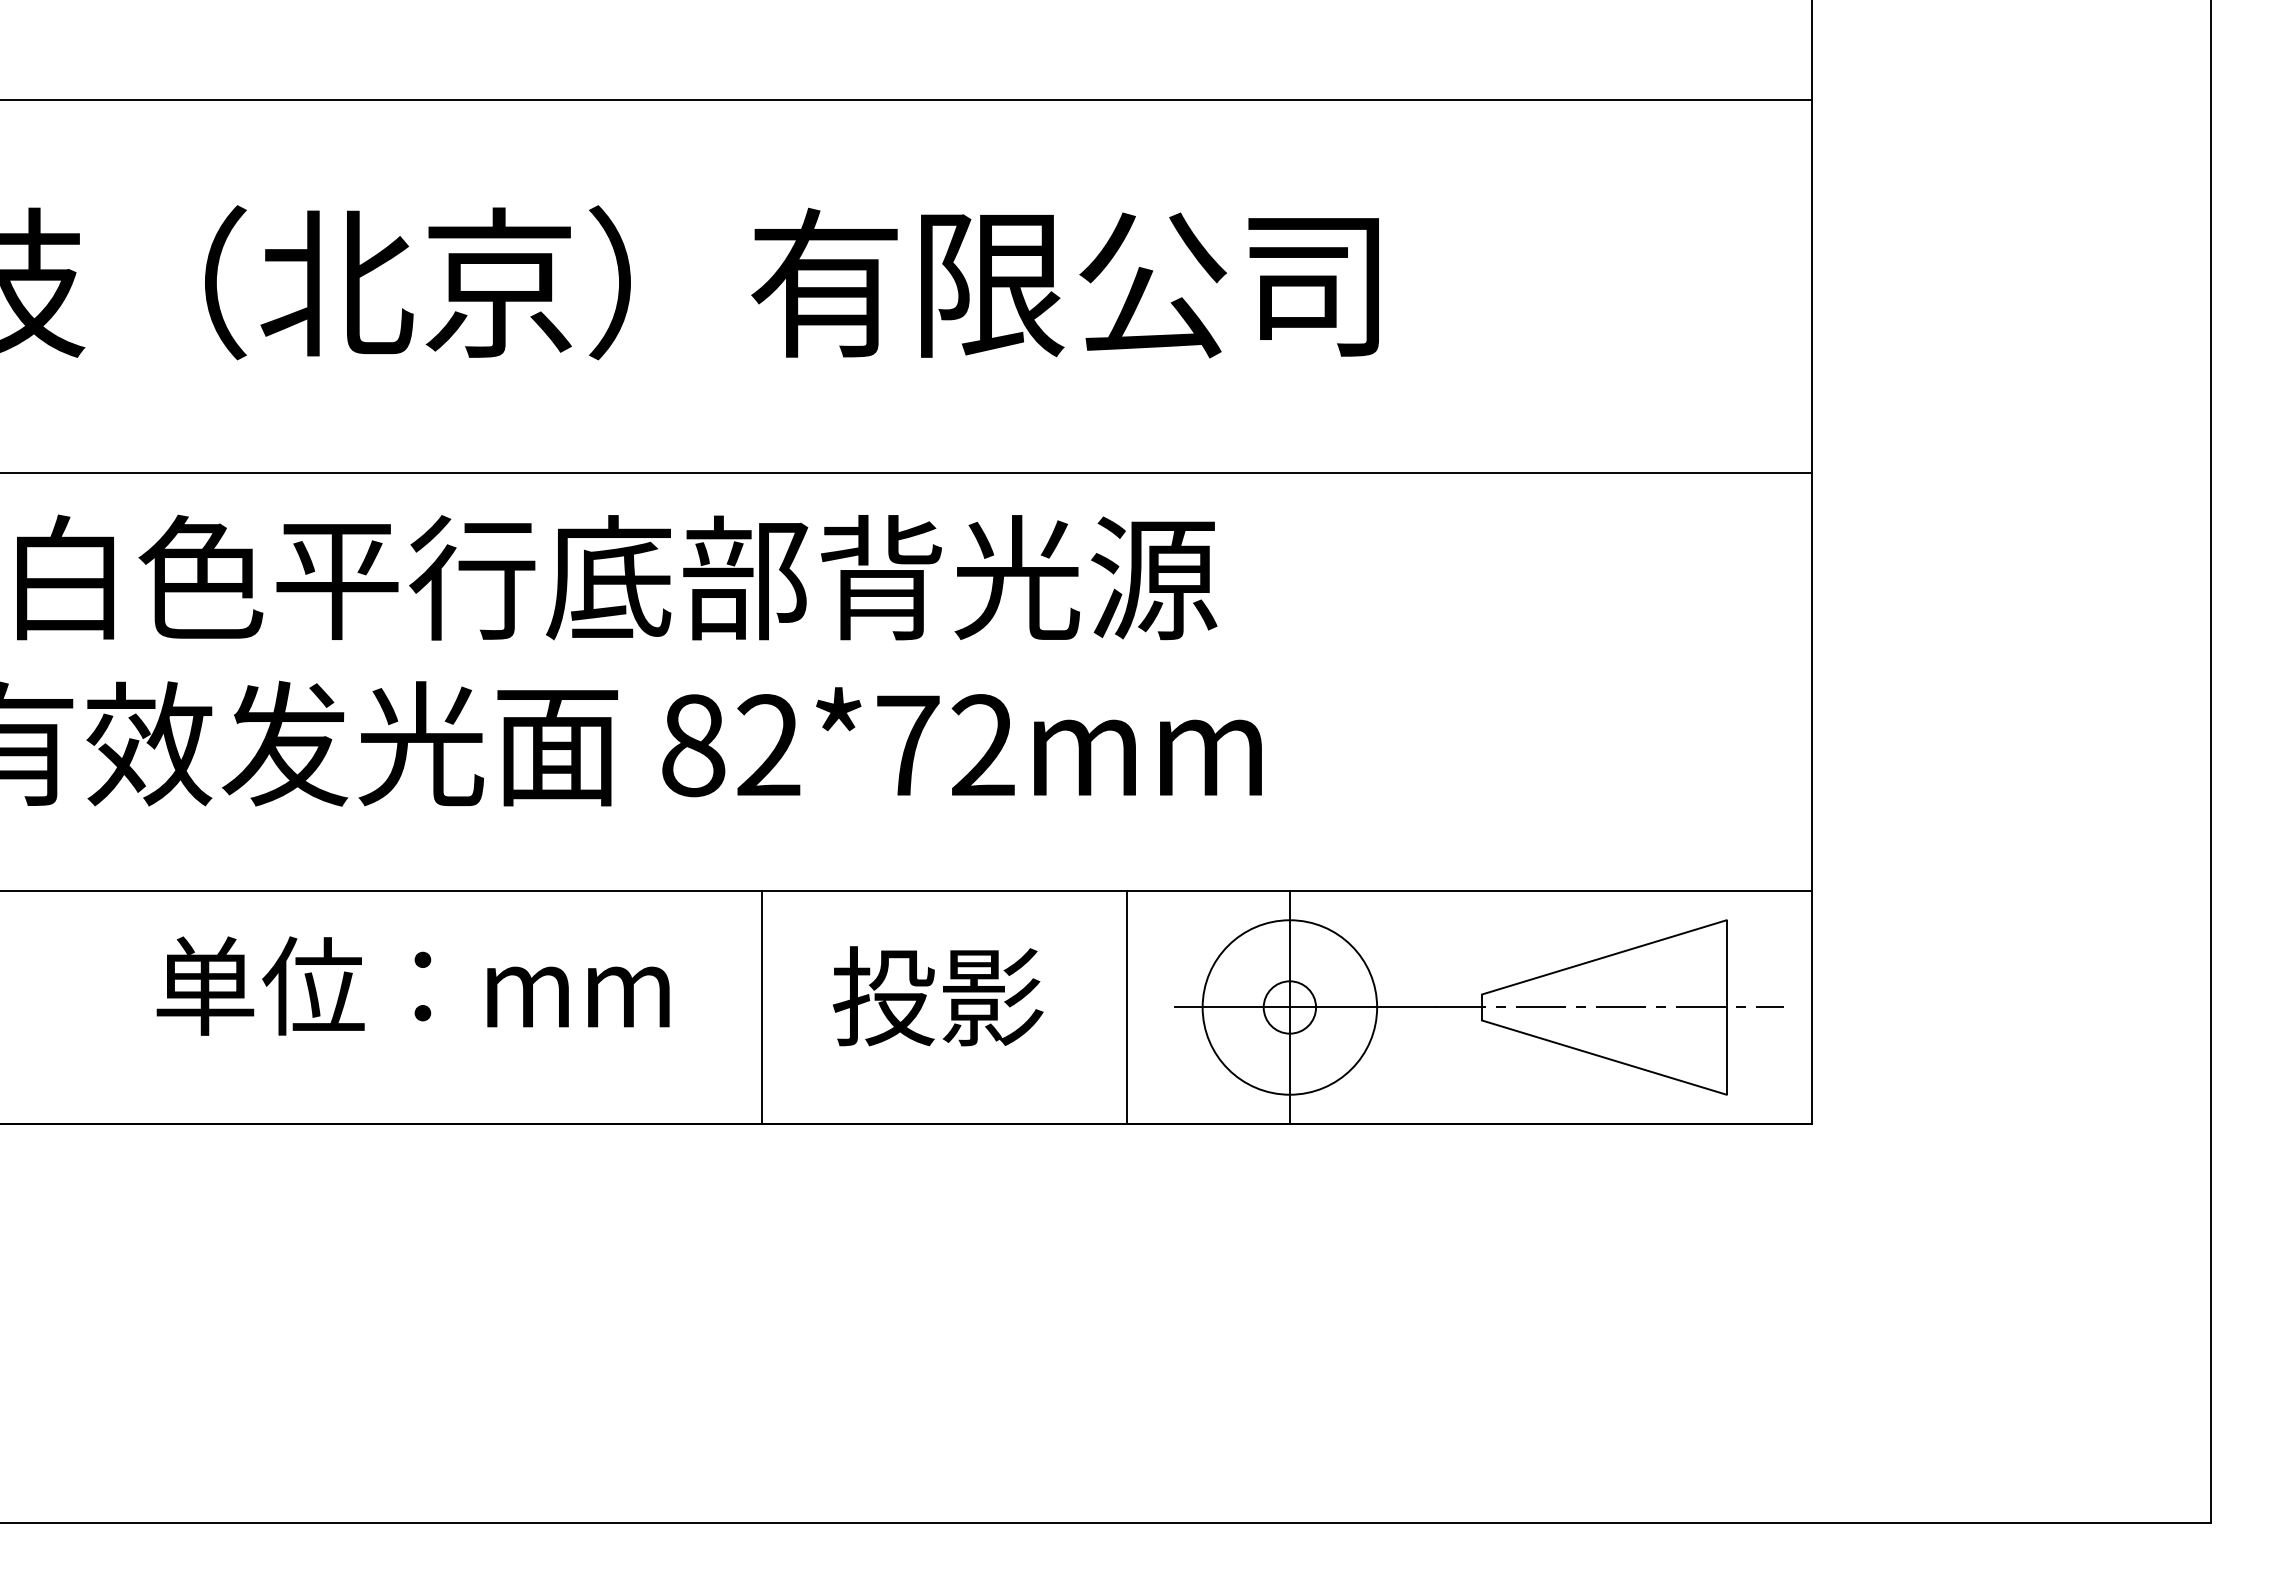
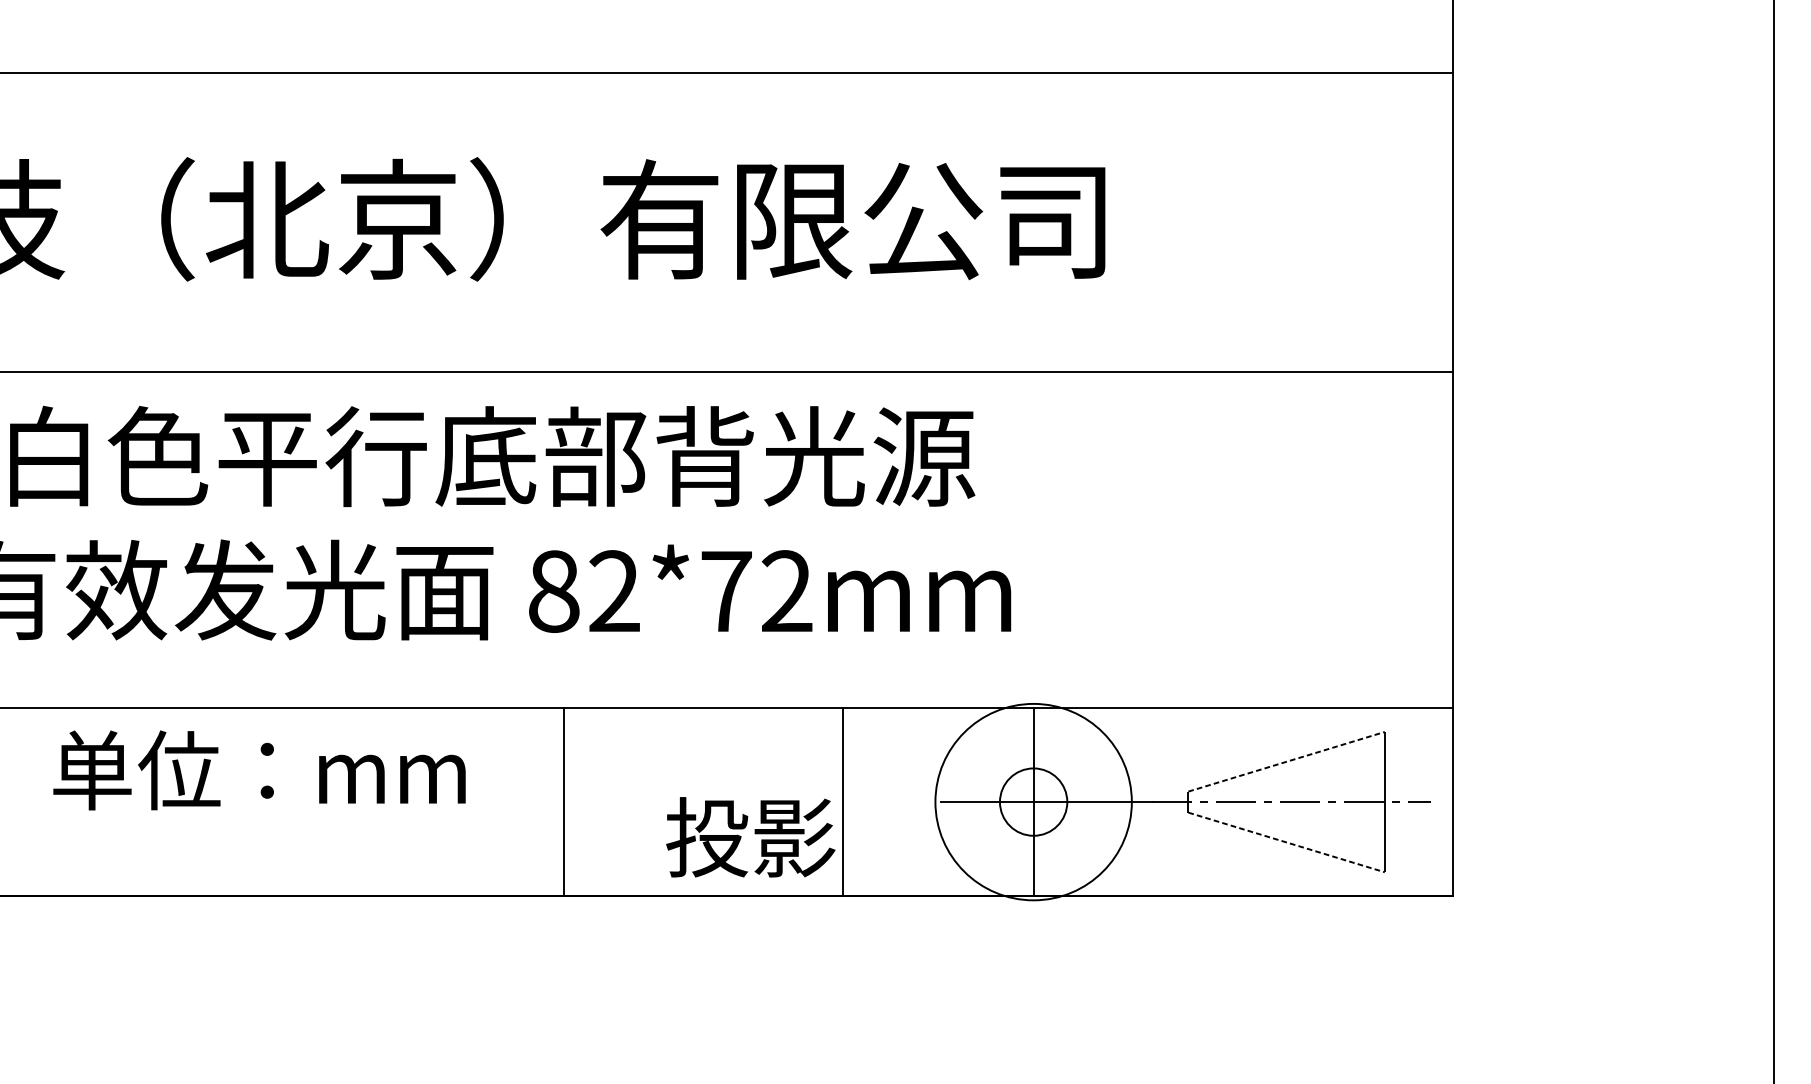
line: (1604, 957) -> (1286, 761), solid -> dashed
text: (412, 985) -> (258, 769), moved
text: (937, 996) -> (750, 837), moved
line: (762, 1007) -> (563, 802), moved
line: (1126, 1007) -> (842, 802), moved
circle: (1289, 1007) -> (1033, 802), size x1.4
circle: (1289, 1007) -> (1033, 802), size x1.6
line: (1604, 1057) -> (1286, 842), solid -> dashed

